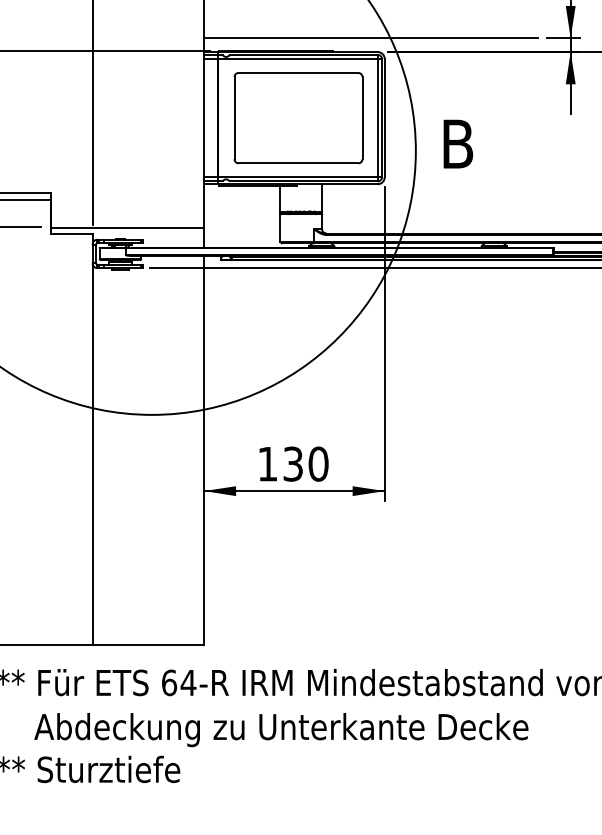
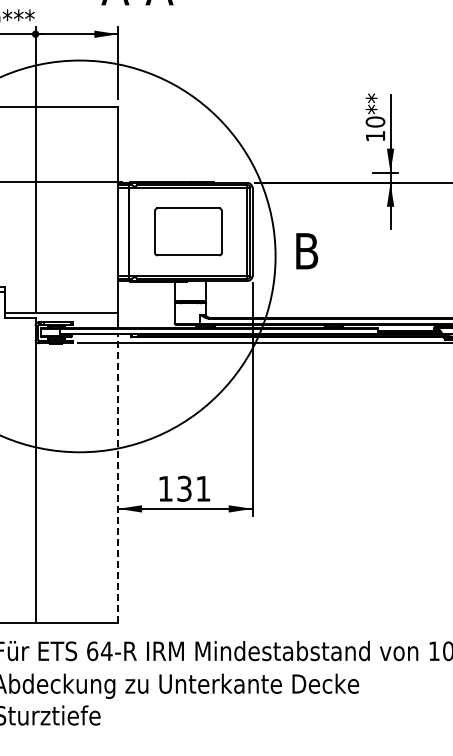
line: (371, 38) -> (242, 172), removed
part: (298, 117) -> (188, 231), size x0.7
line: (204, 450) -> (118, 478), solid -> dashed
text: (318, 463) -> (203, 488), 130 -> 131

